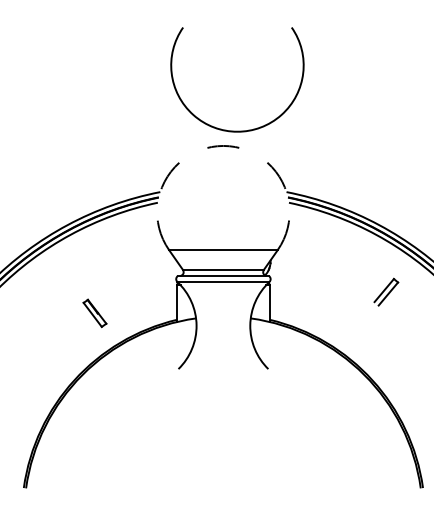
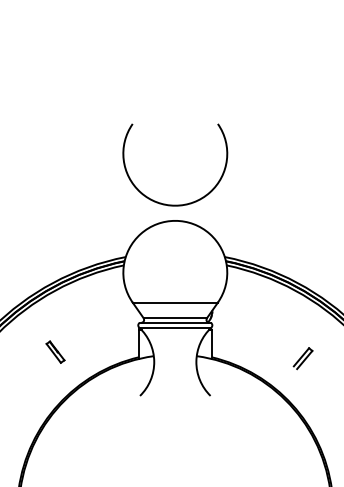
arc: (237, 130) -> (175, 204), moved
arc: (223, 145) -> (175, 220), dashed -> solid
part: (385, 292) -> (302, 358), moved
part: (94, 312) -> (55, 351), moved

